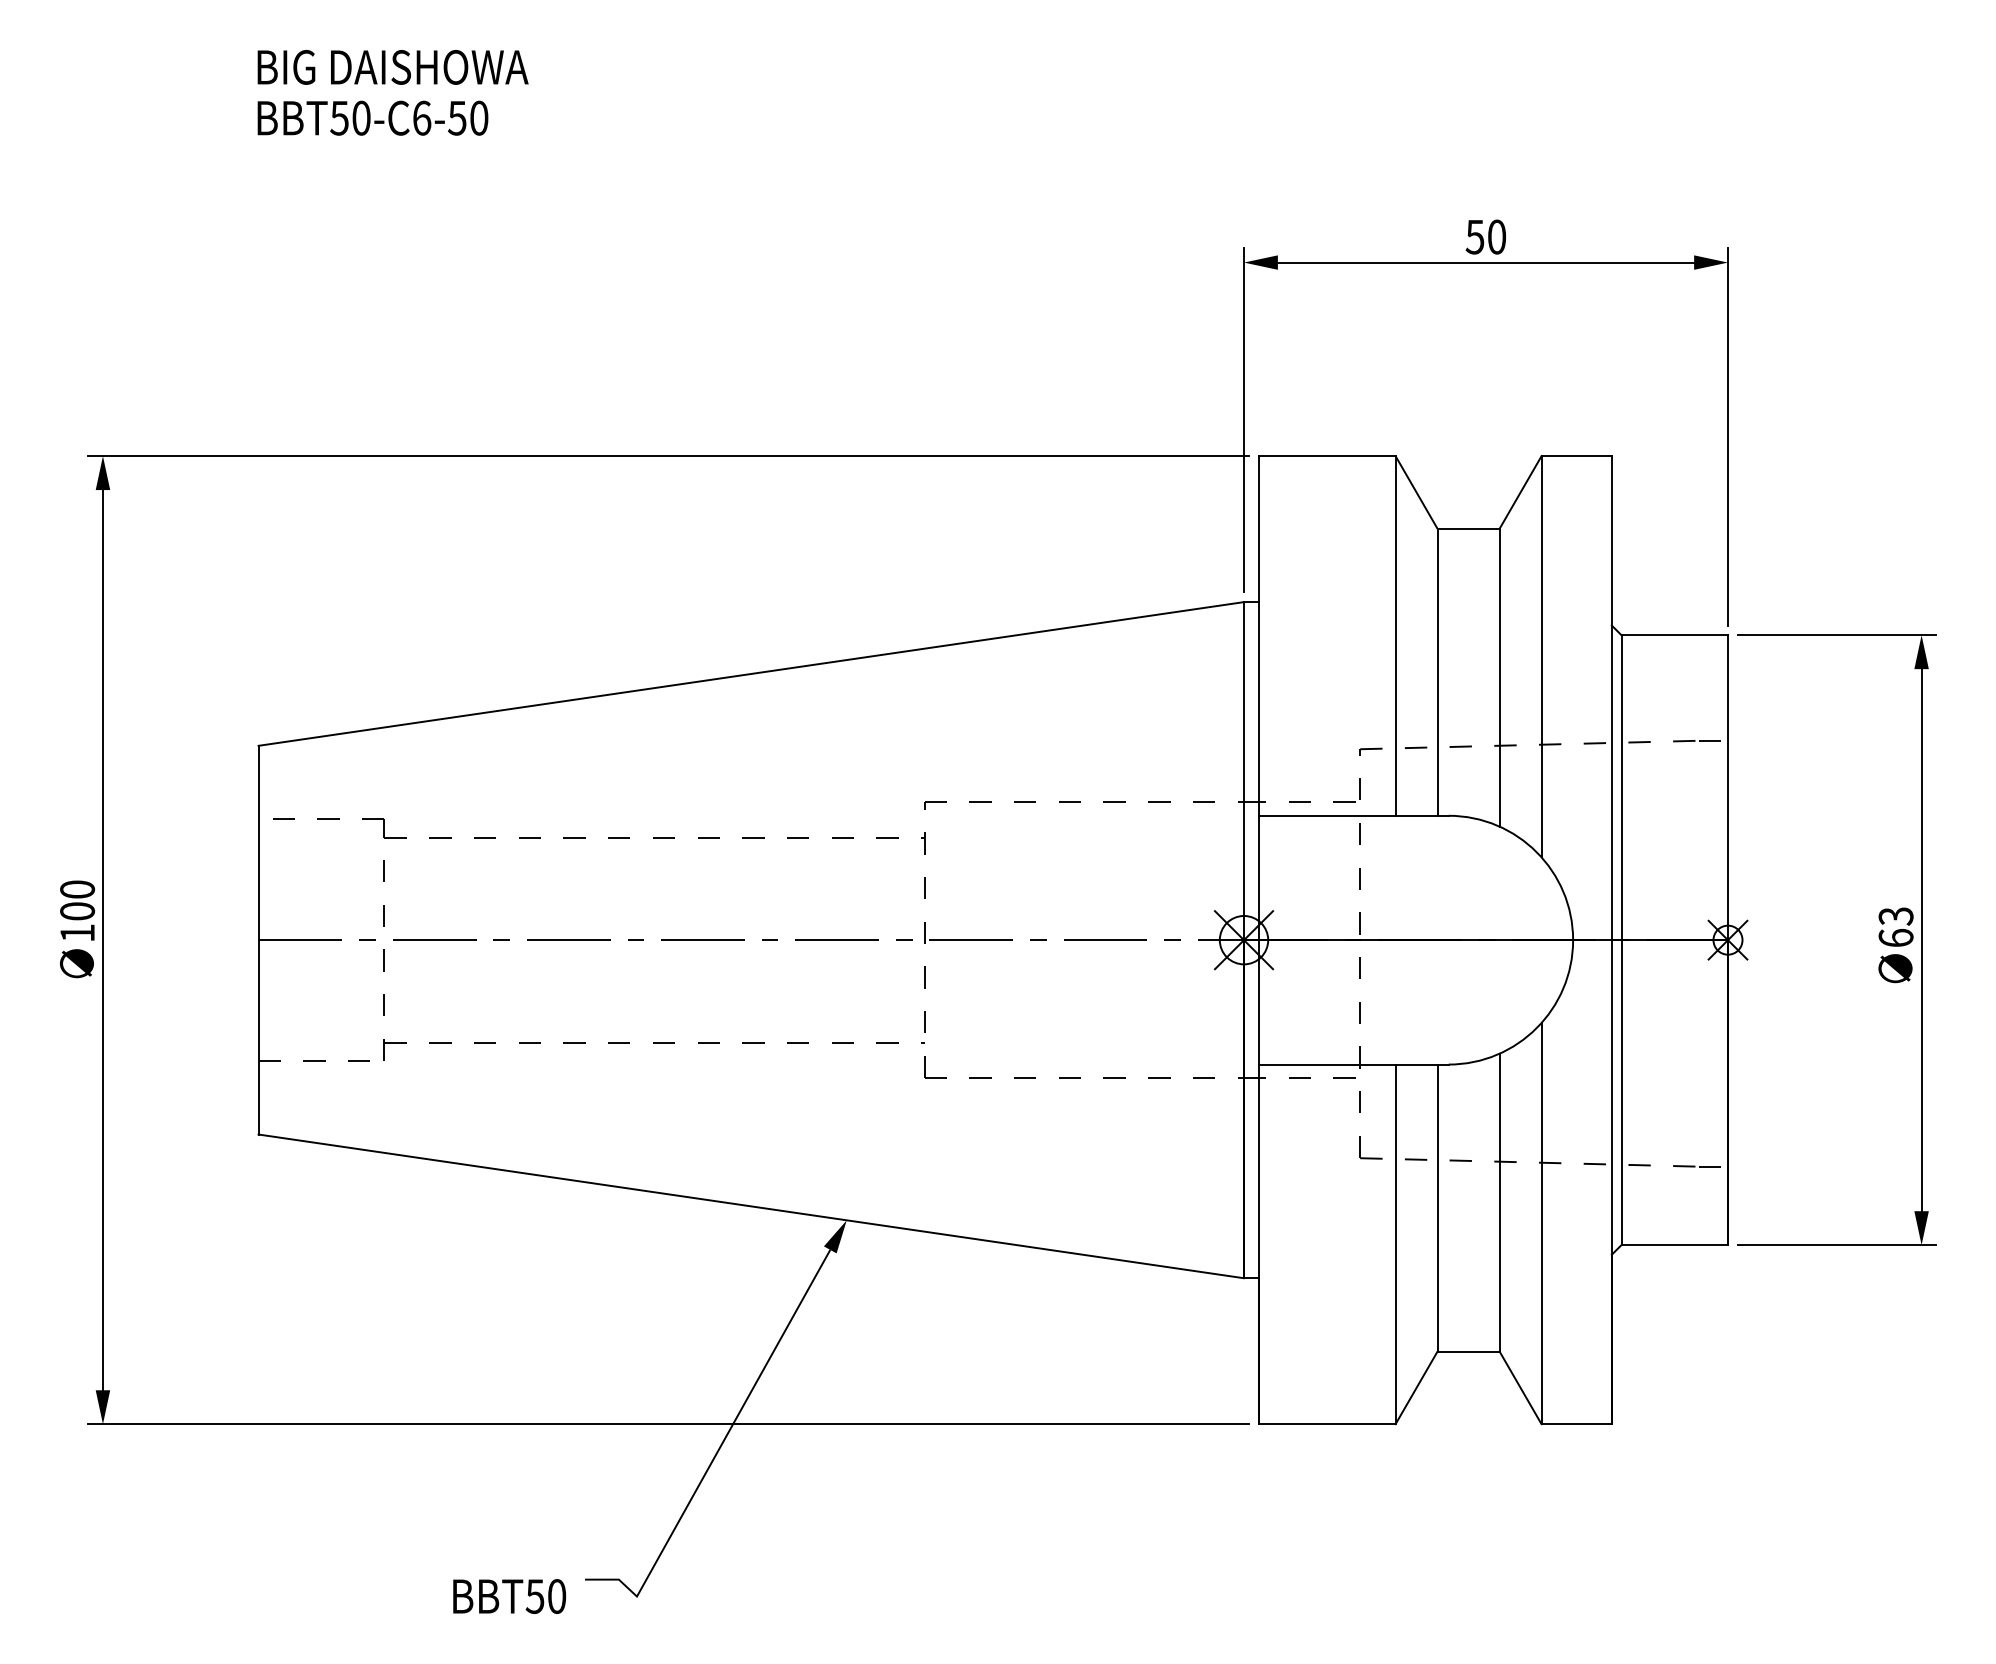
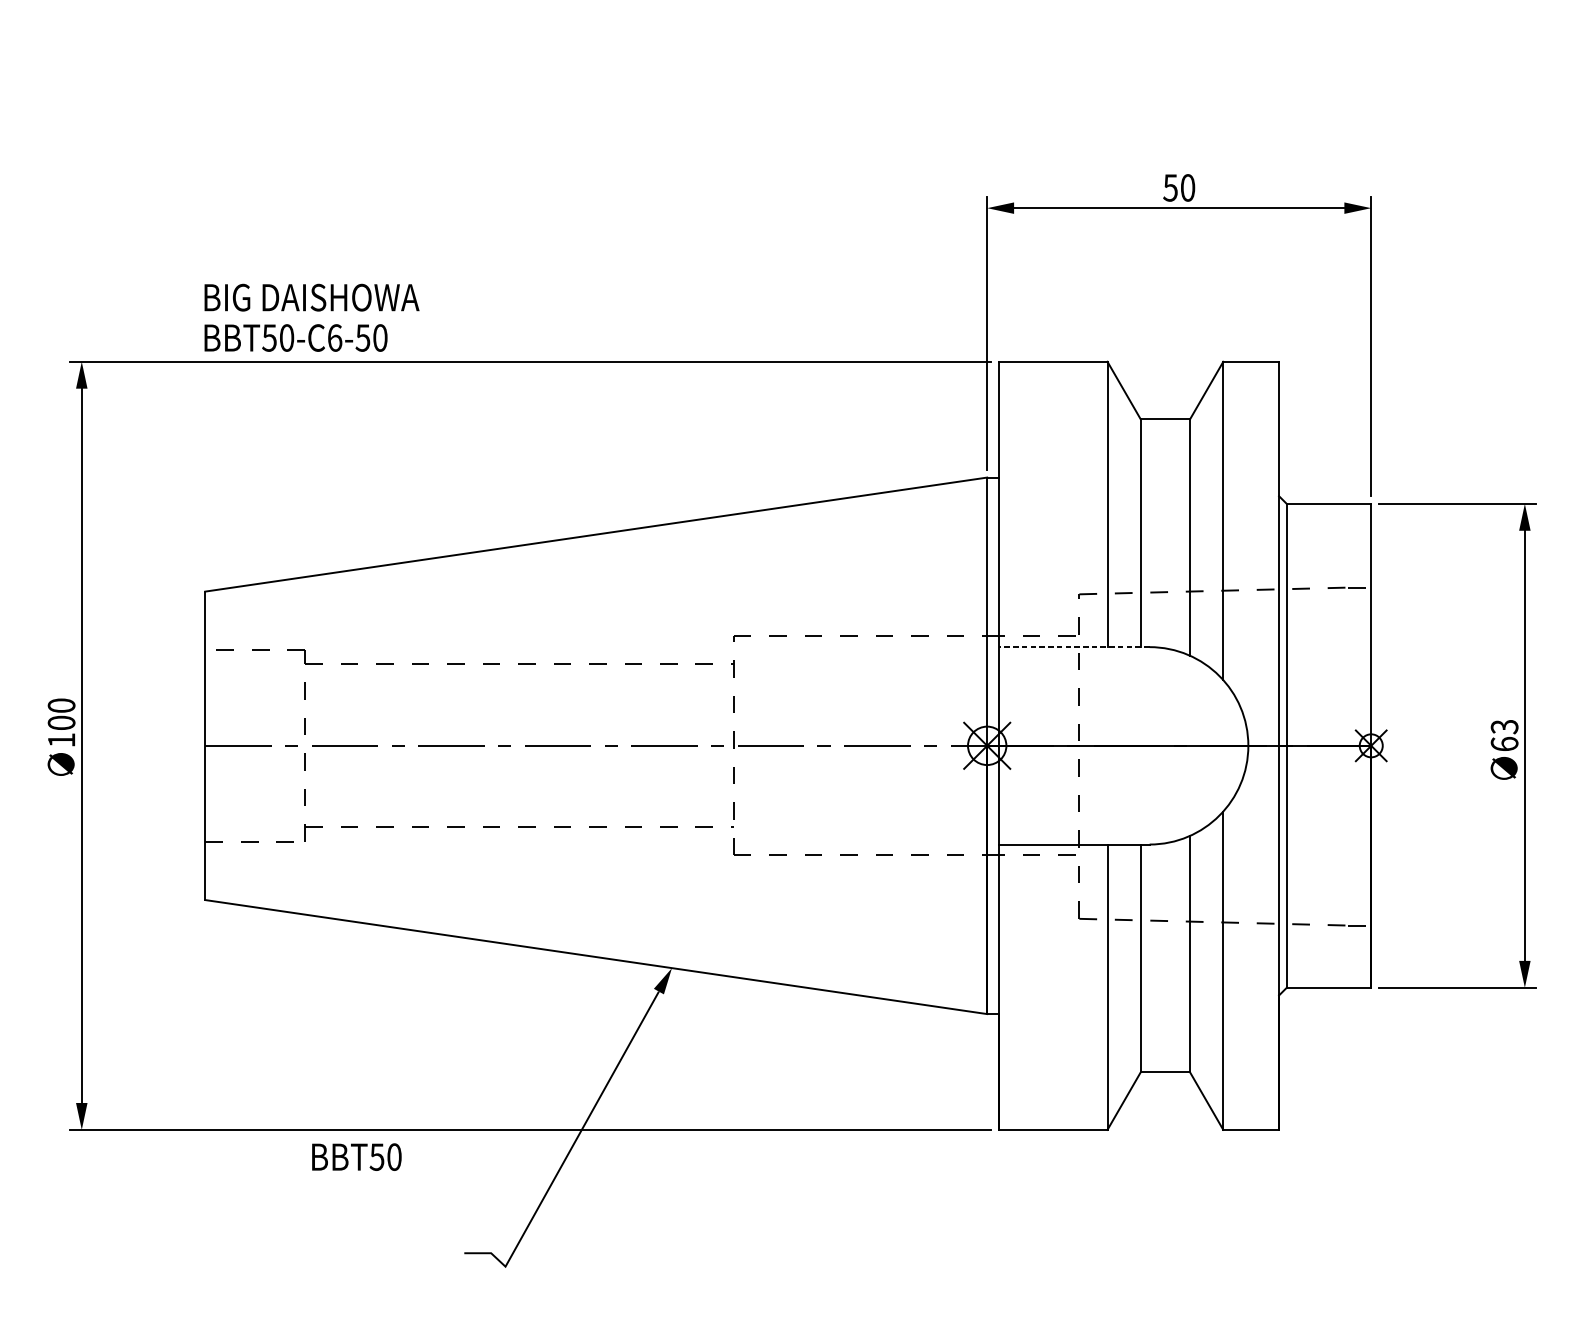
text: (392, 92) -> (311, 317), moved
line: (1353, 815) -> (1074, 646), solid -> dashed
text: (509, 1596) -> (356, 1157), moved

